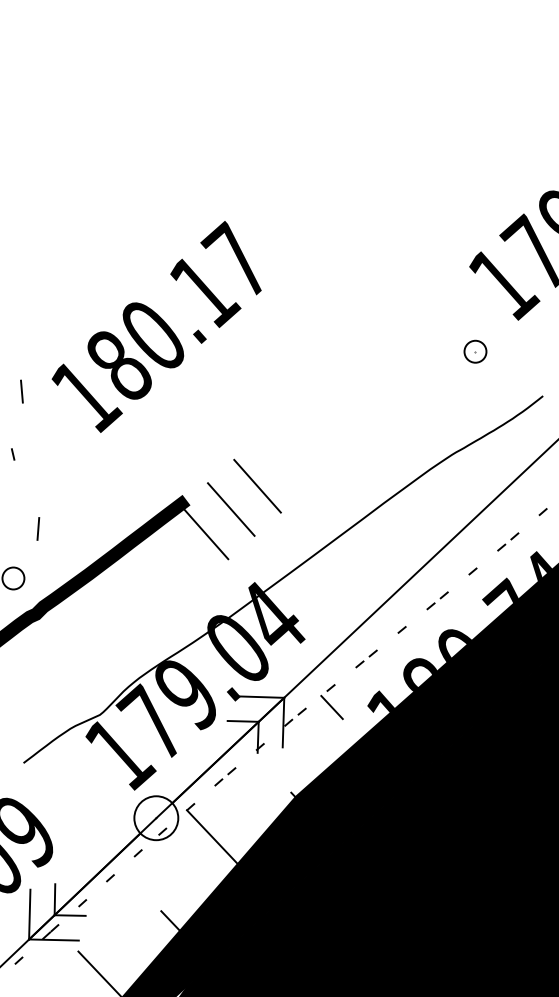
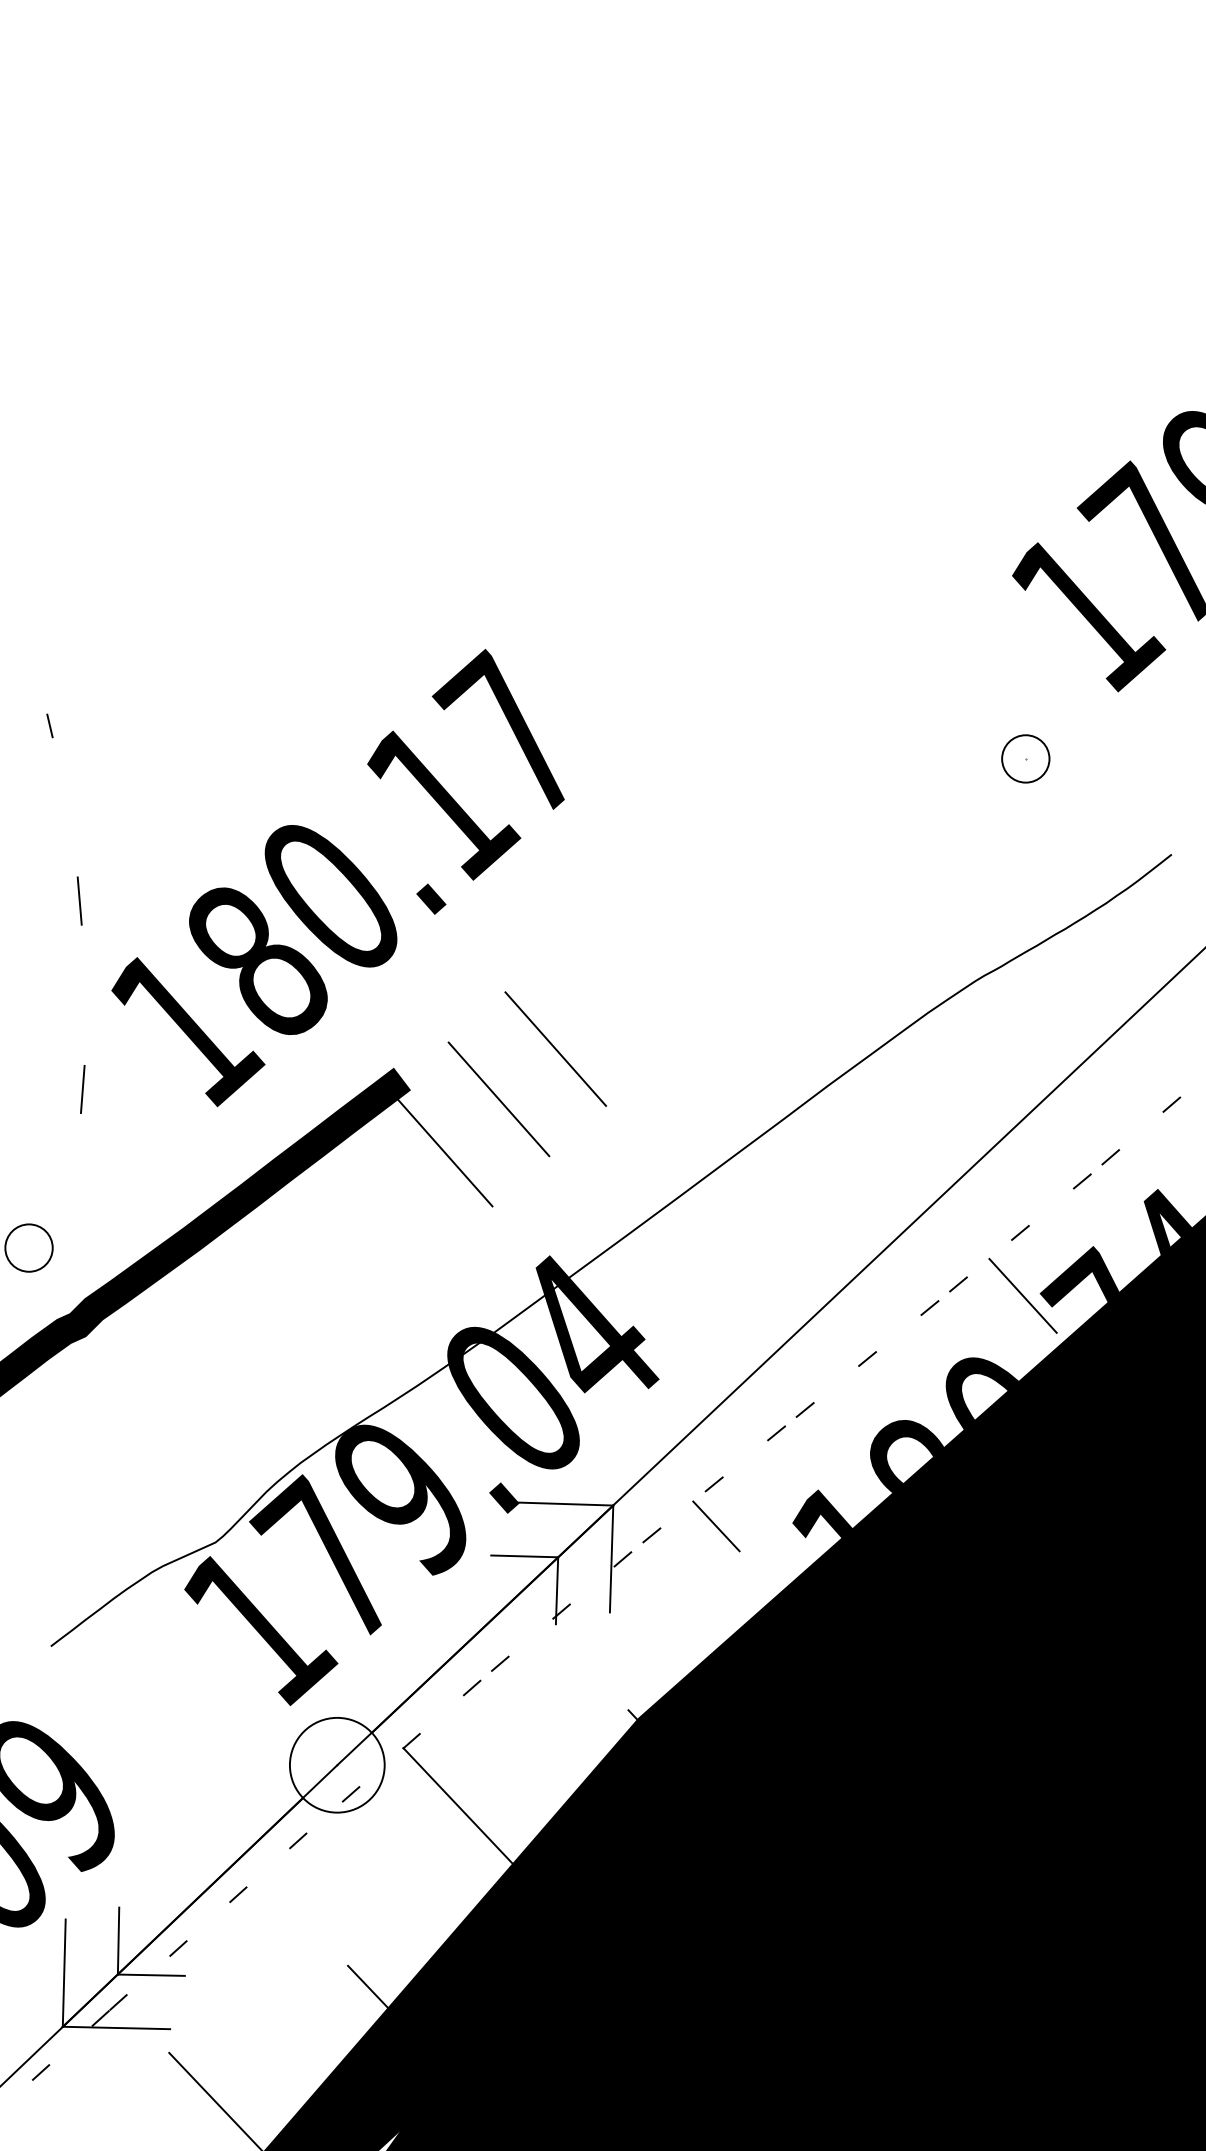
text: (156, 326) -> (337, 877), moved
line: (21, 391) -> (78, 900), moved
line: (13, 454) -> (50, 726), moved
line: (38, 528) -> (83, 1088), moved
line: (473, 600) -> (1021, 1295), added

